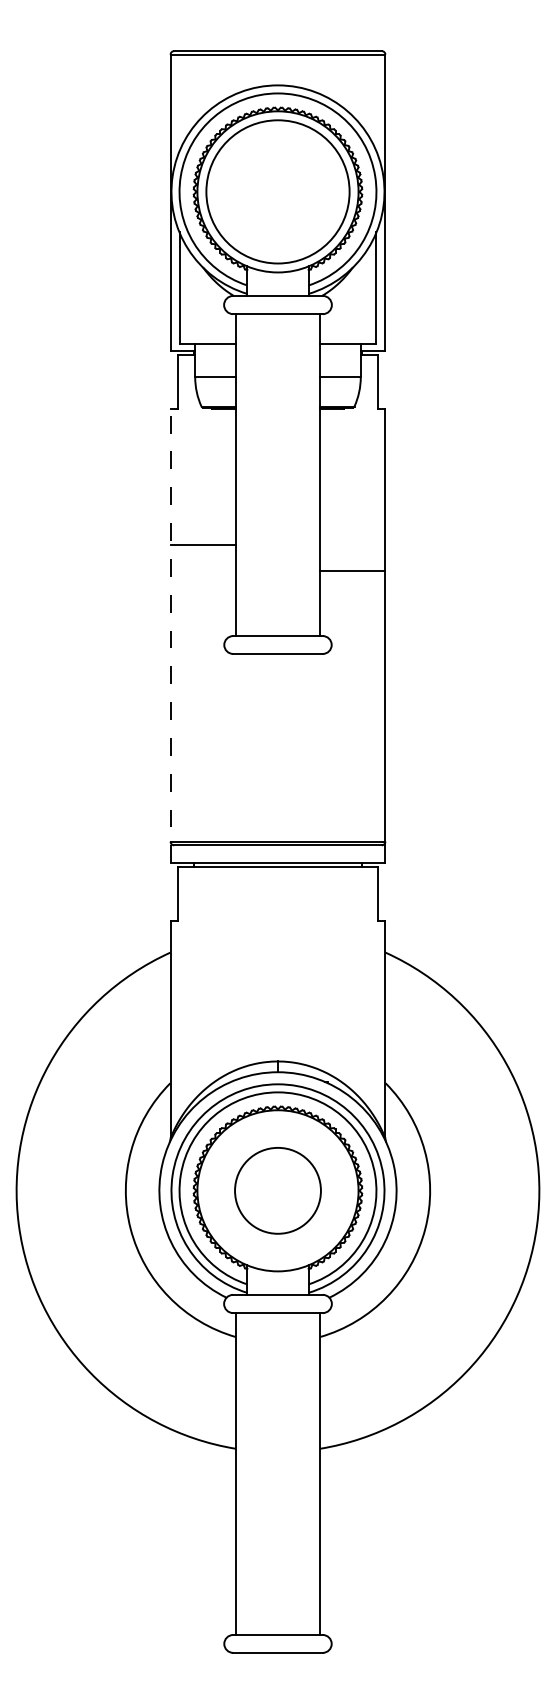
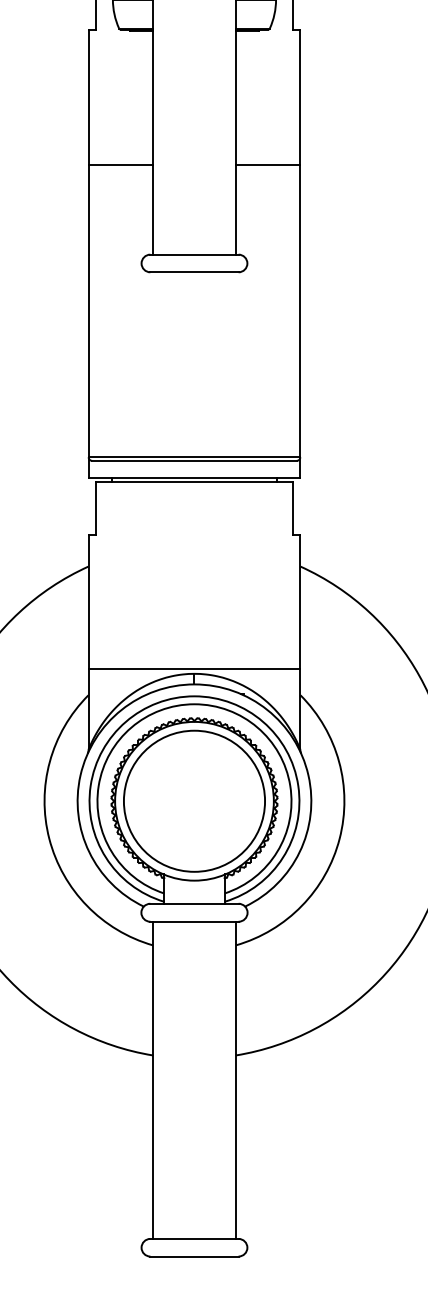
line: (352, 570) -> (267, 164), moved
line: (170, 635) -> (88, 254), dashed -> solid
line: (277, 1056) -> (193, 668), added
circle: (277, 1190) -> (193, 800), size x1.67

